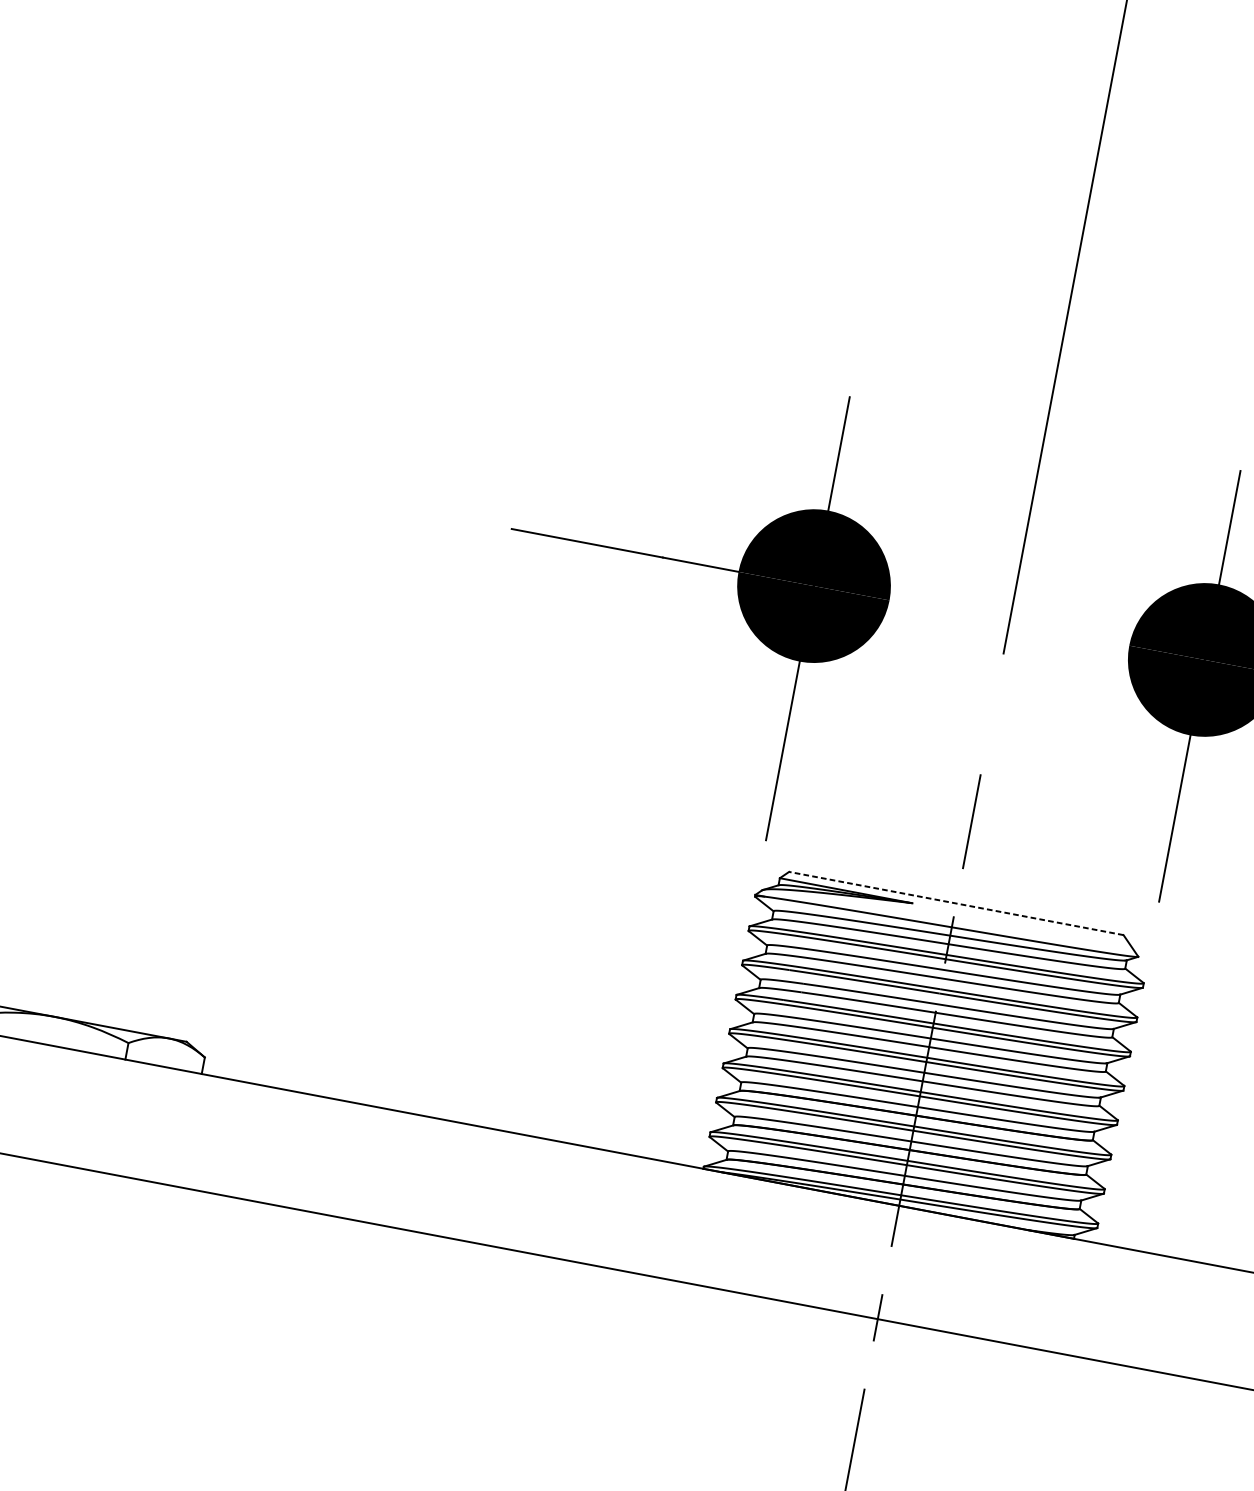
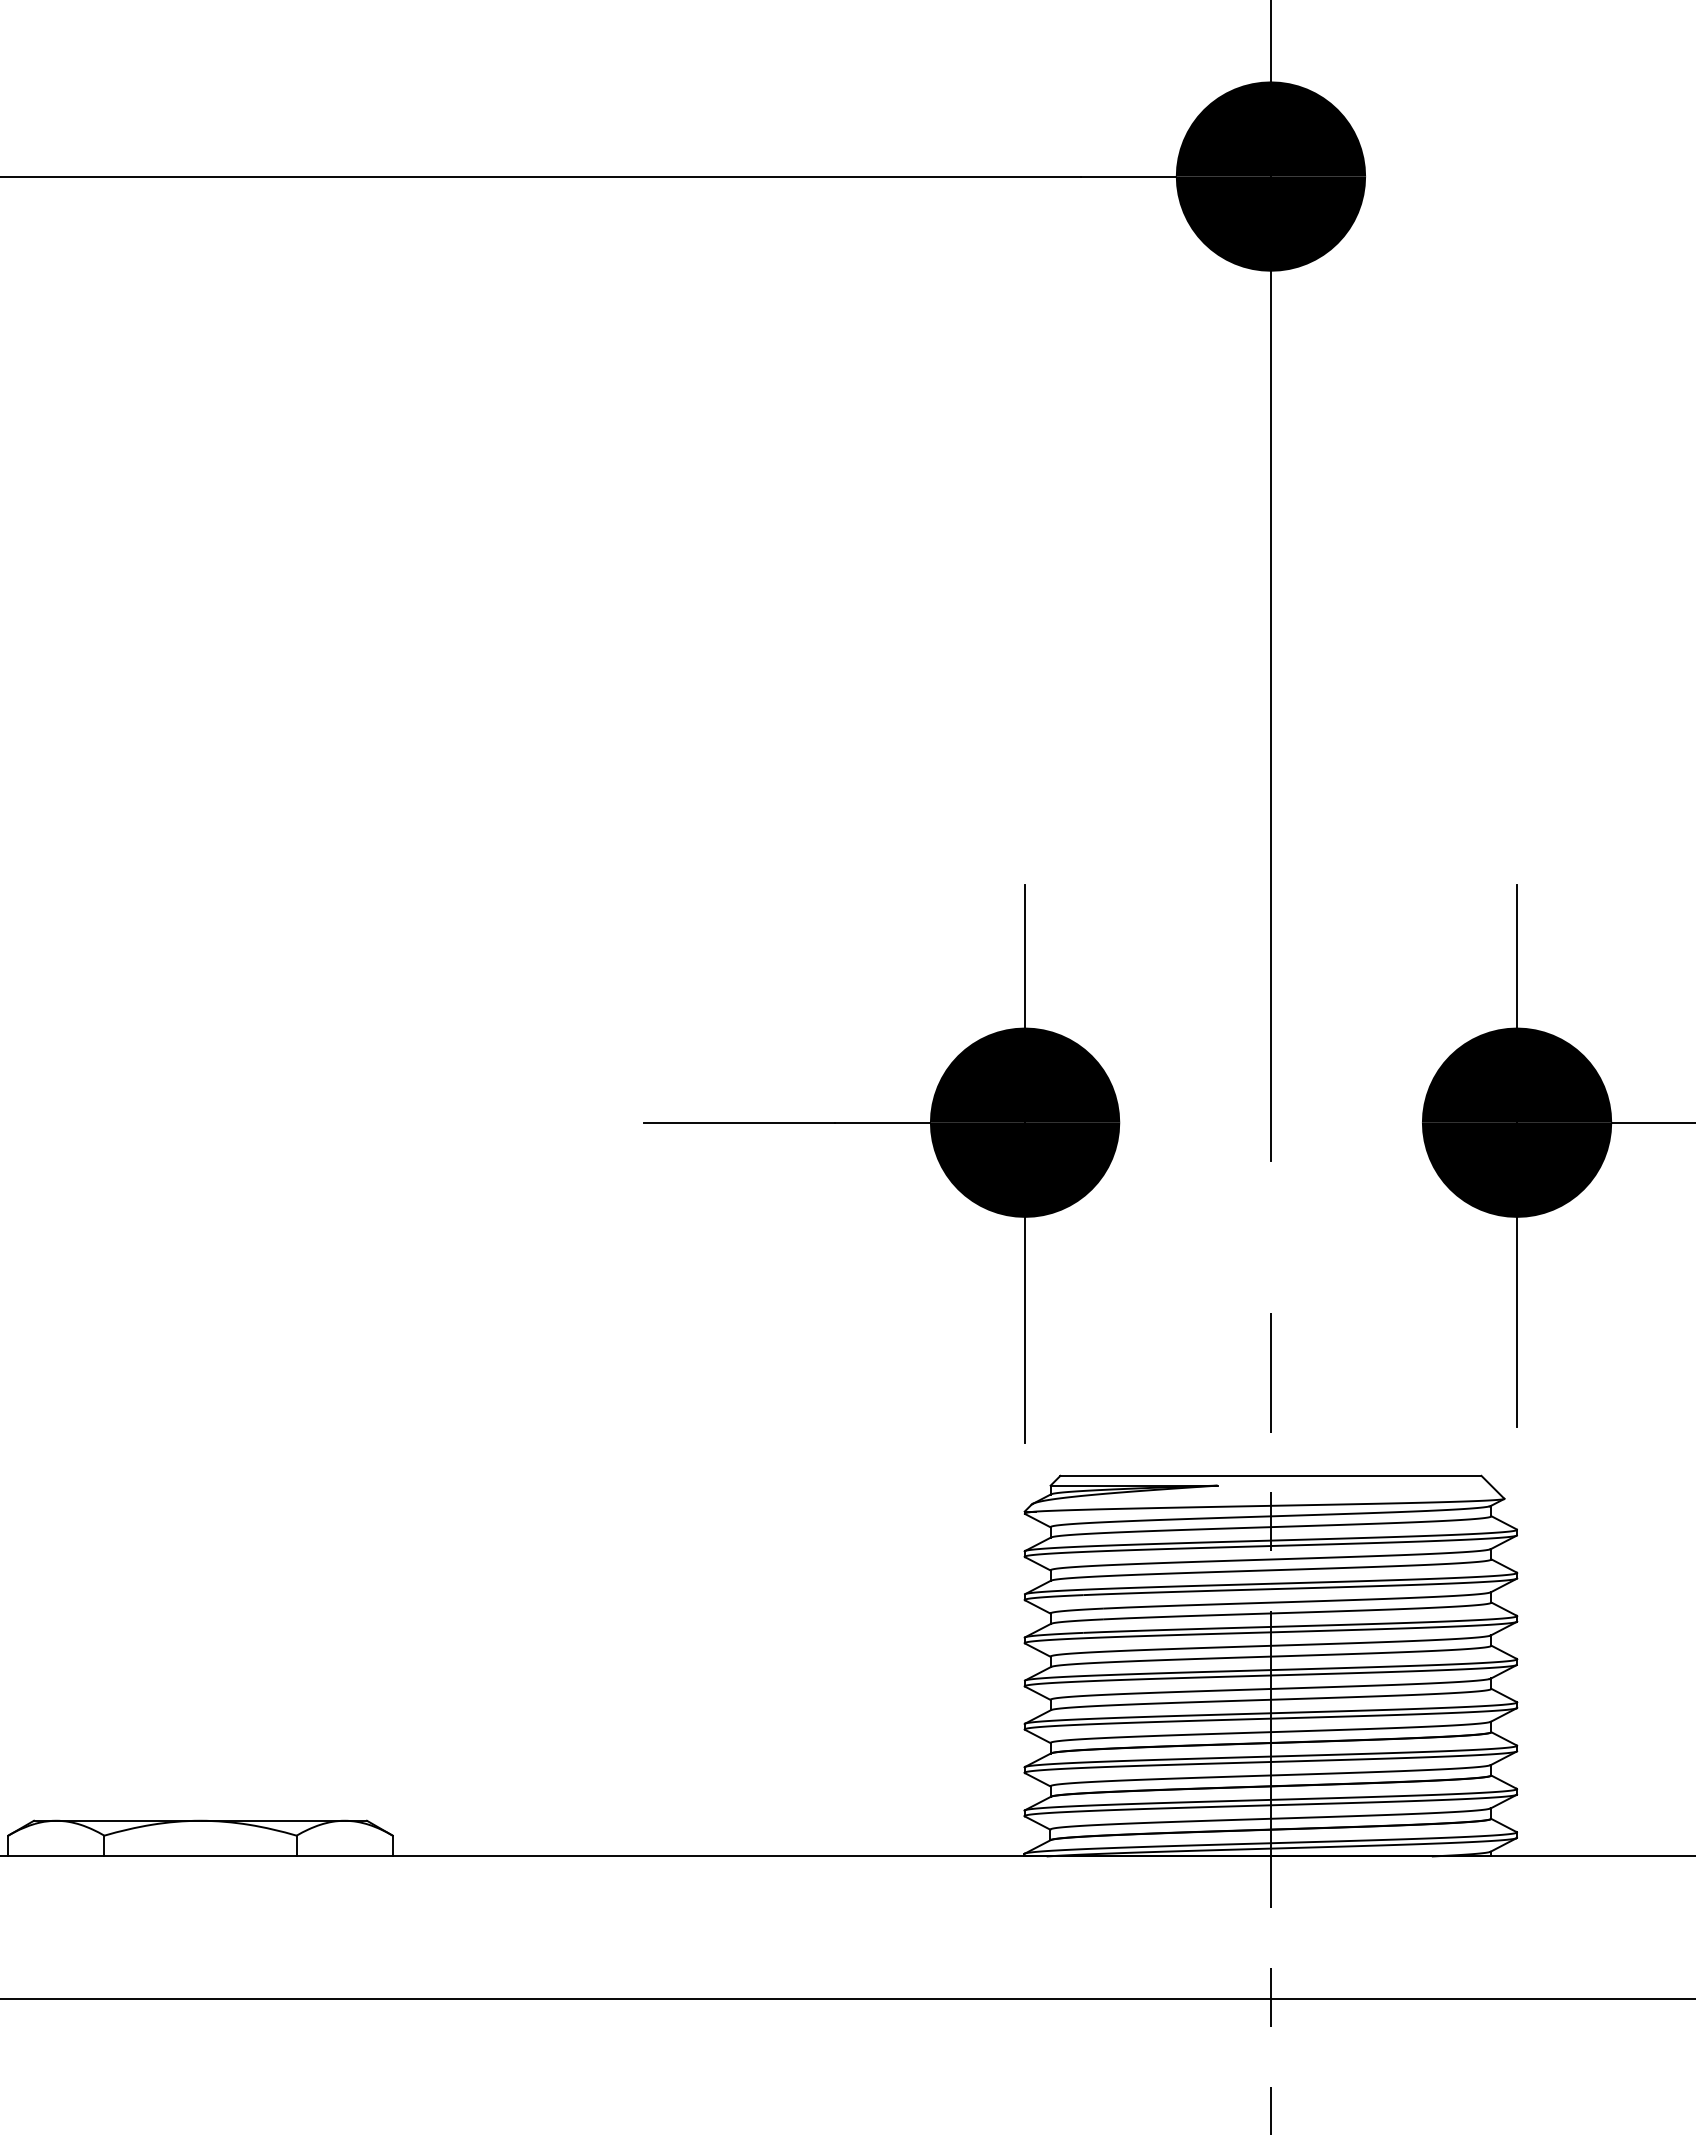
line: (956, 903) -> (1270, 1475), dashed -> solid

